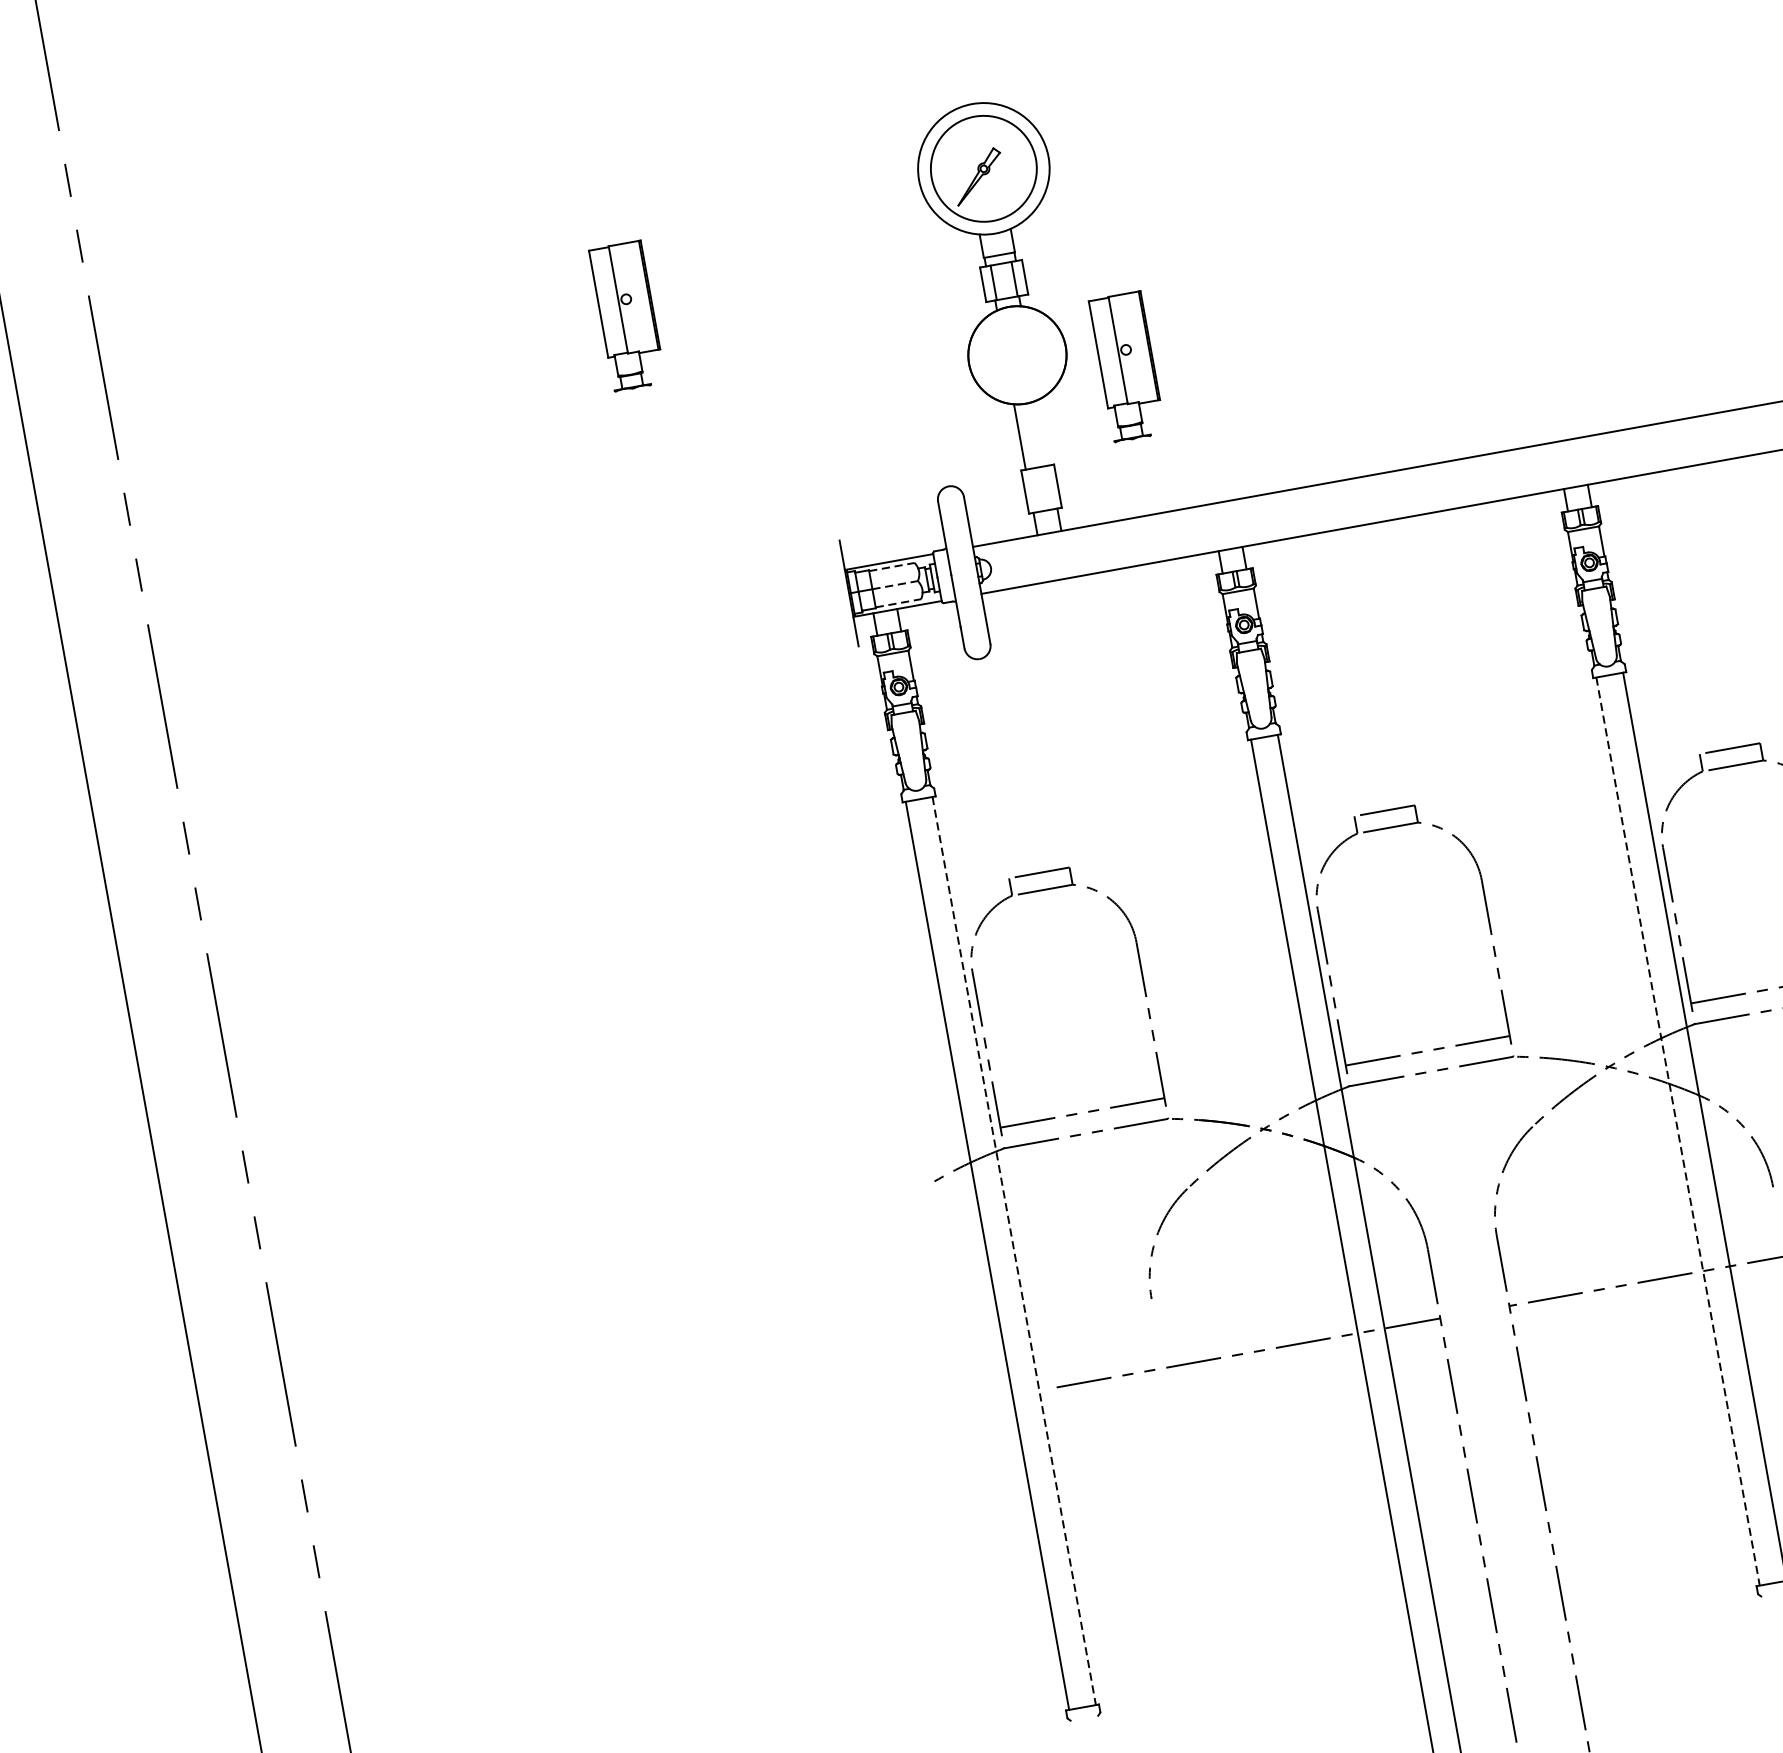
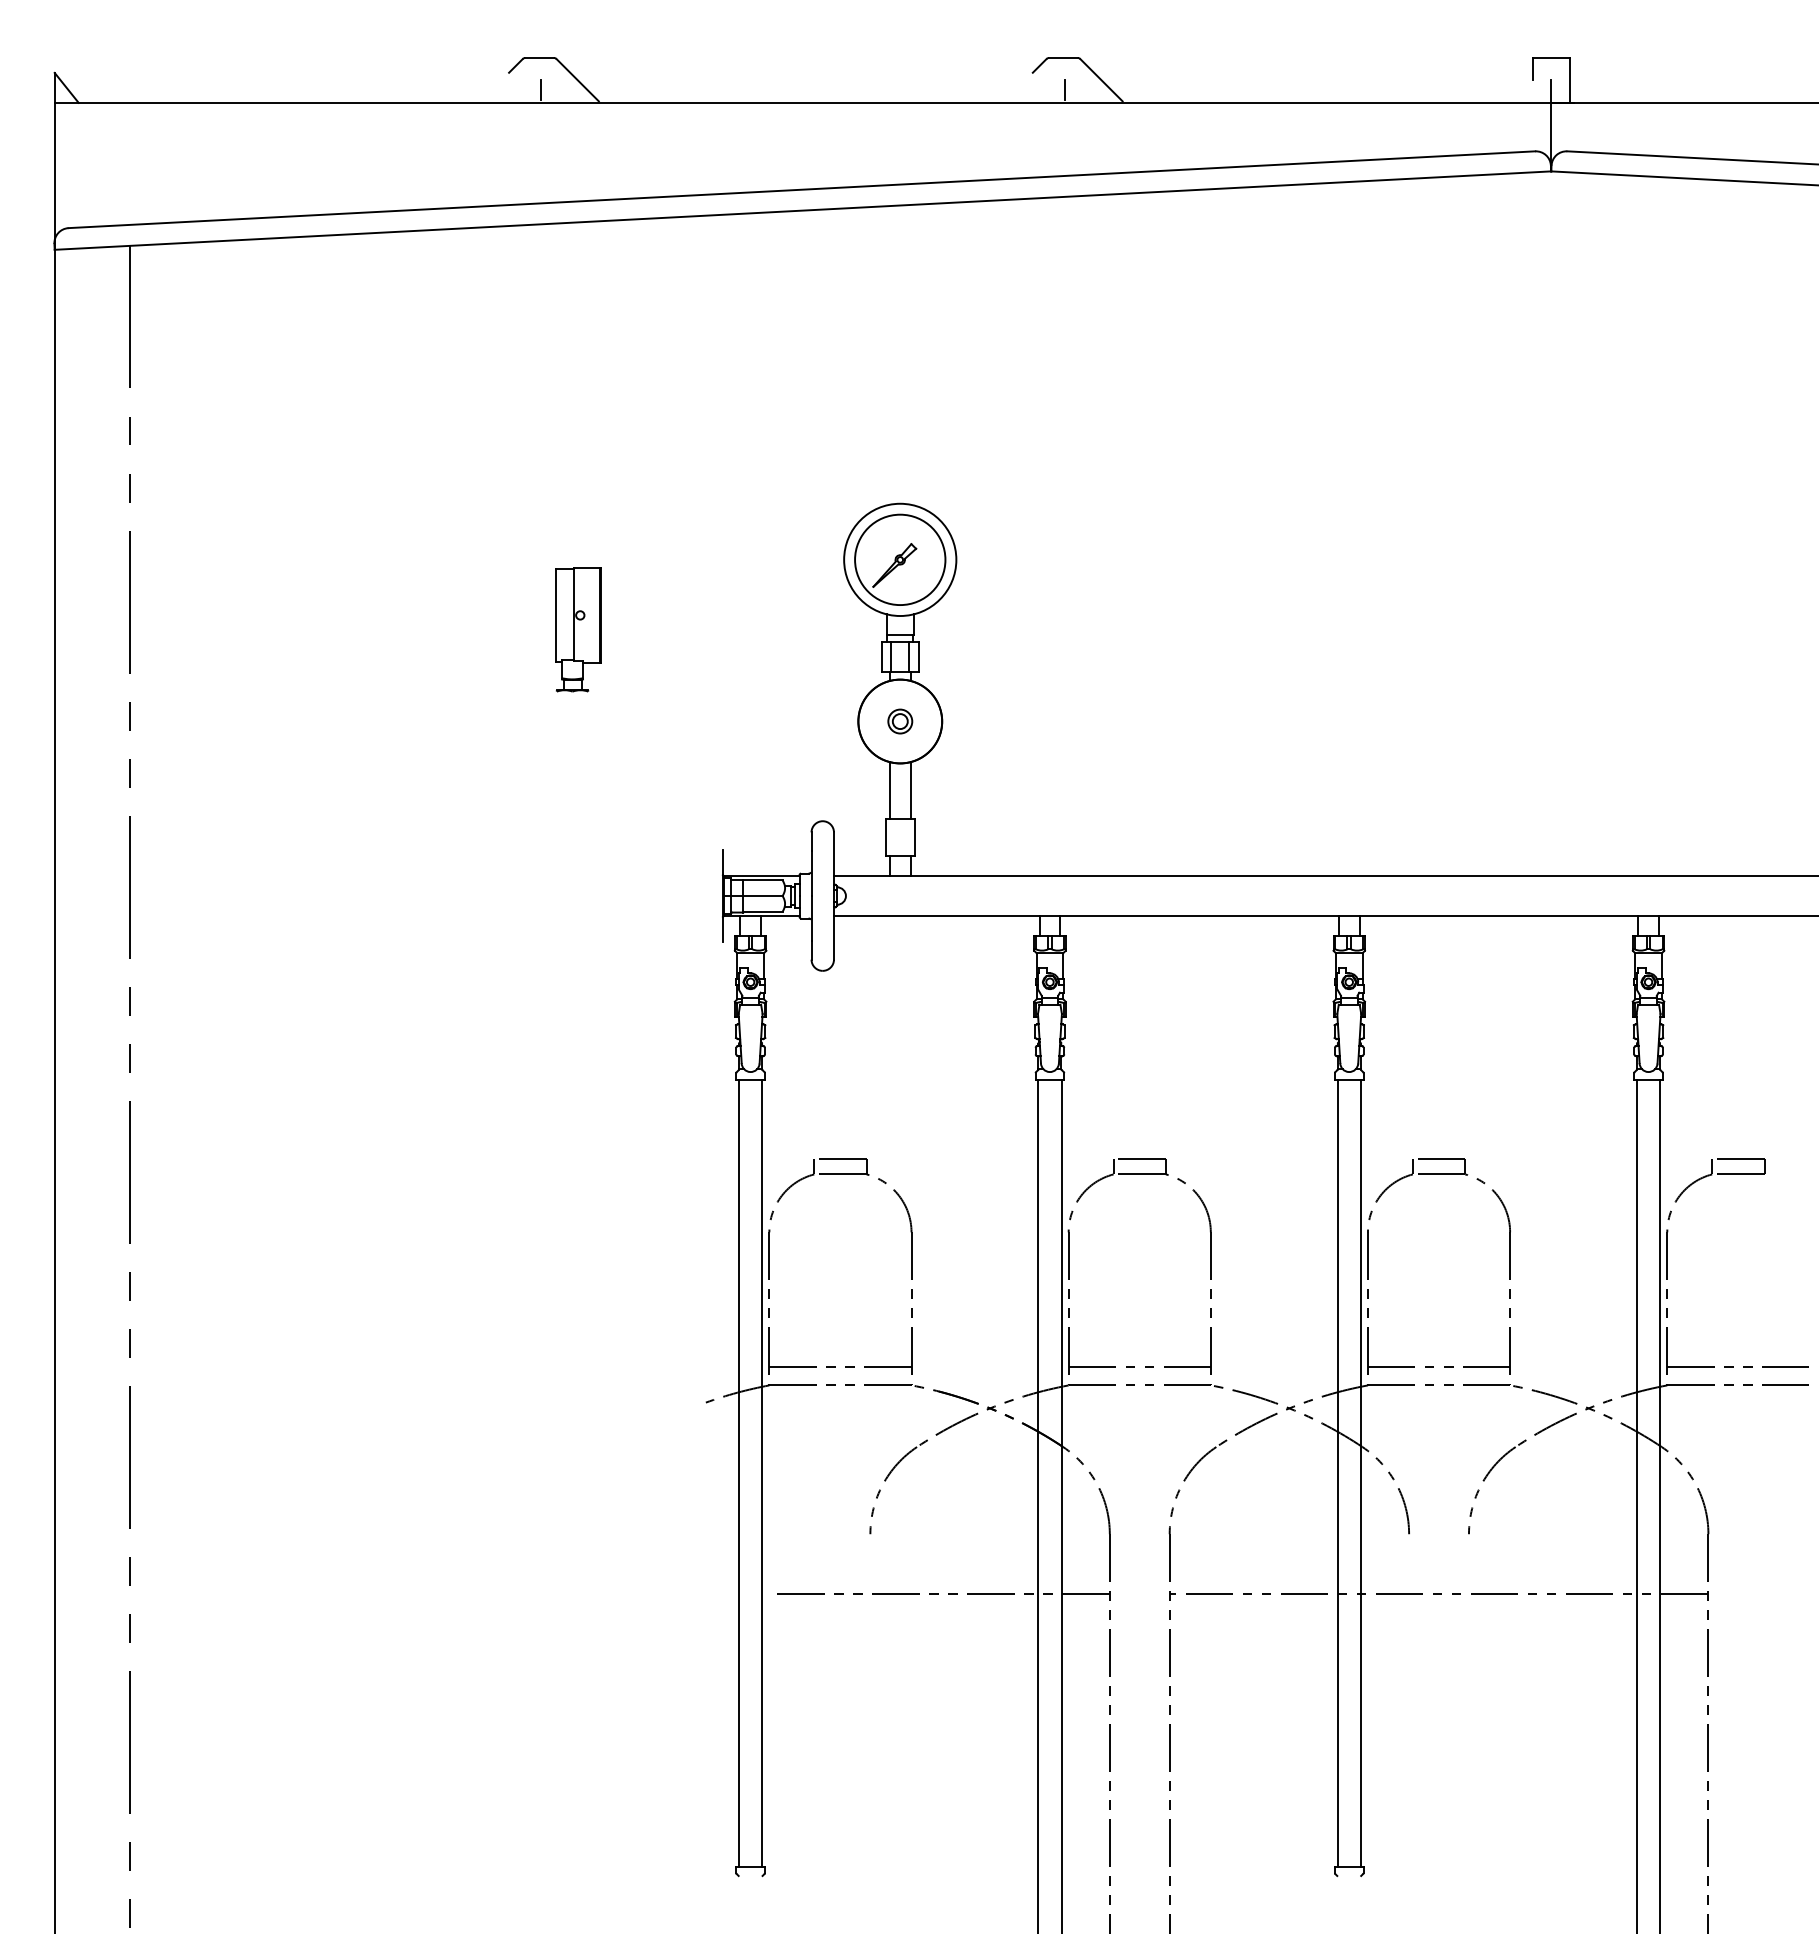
part: (1017, 355) -> (900, 721), added
part: (1126, 366) -> (990, 747), removed
line: (1043, 432) -> (910, 790), added
line: (891, 567) -> (762, 880), dashed -> solid
line: (894, 585) -> (762, 896), dashed -> solid
line: (897, 603) -> (762, 911), dashed -> solid
line: (1677, 1132) -> (1337, 1473), dashed -> solid
line: (1014, 1251) -> (762, 1473), dashed -> solid

